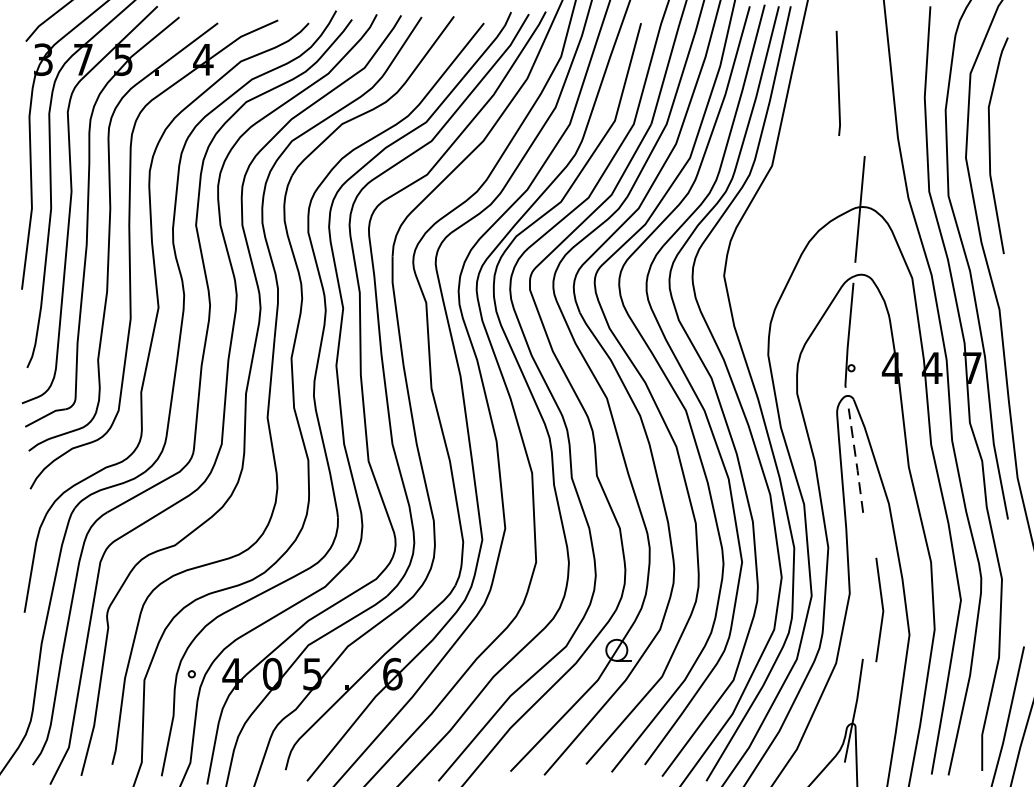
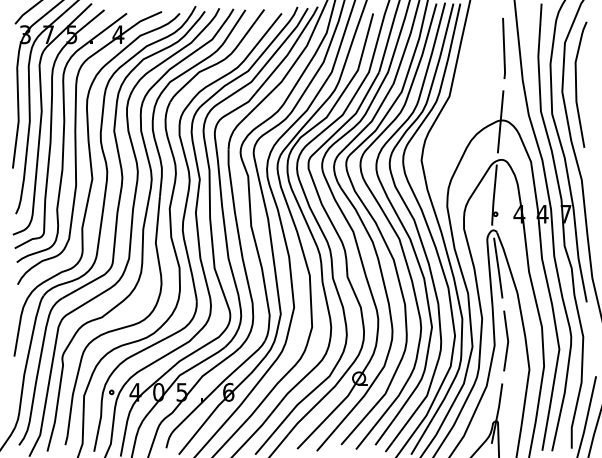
line: (837, 83) -> (503, 48), moved
line: (856, 461) -> (498, 268), dashed -> solid
line: (882, 609) -> (507, 340), moved

